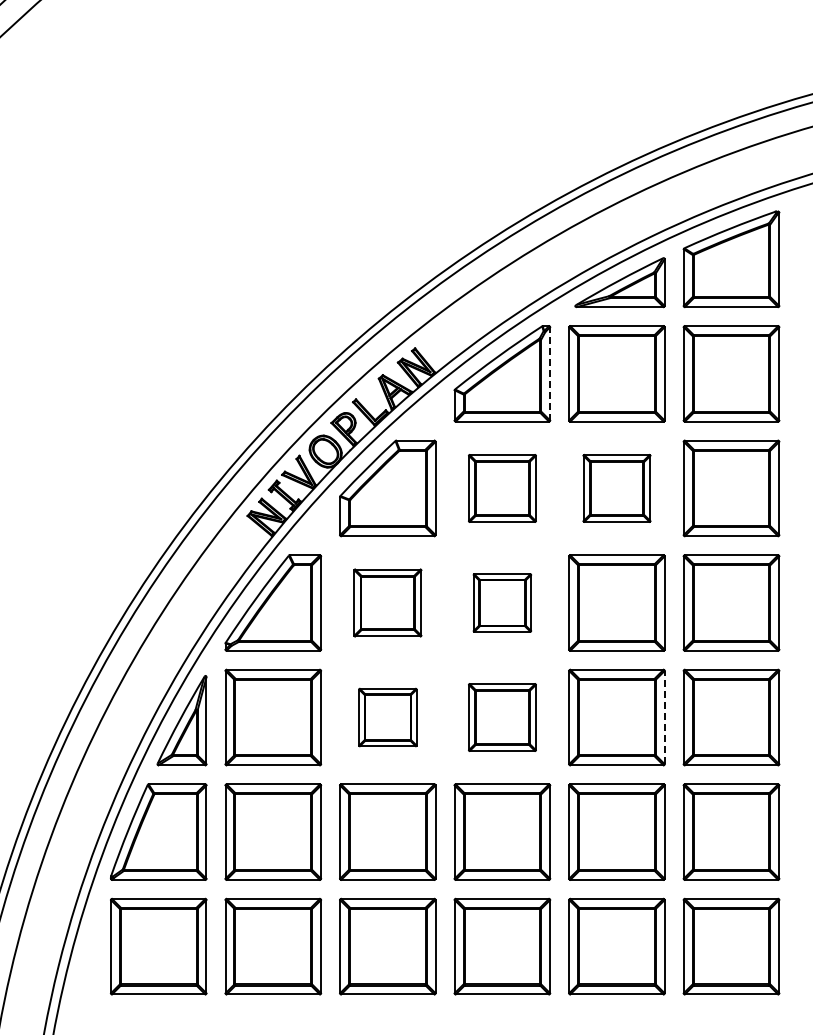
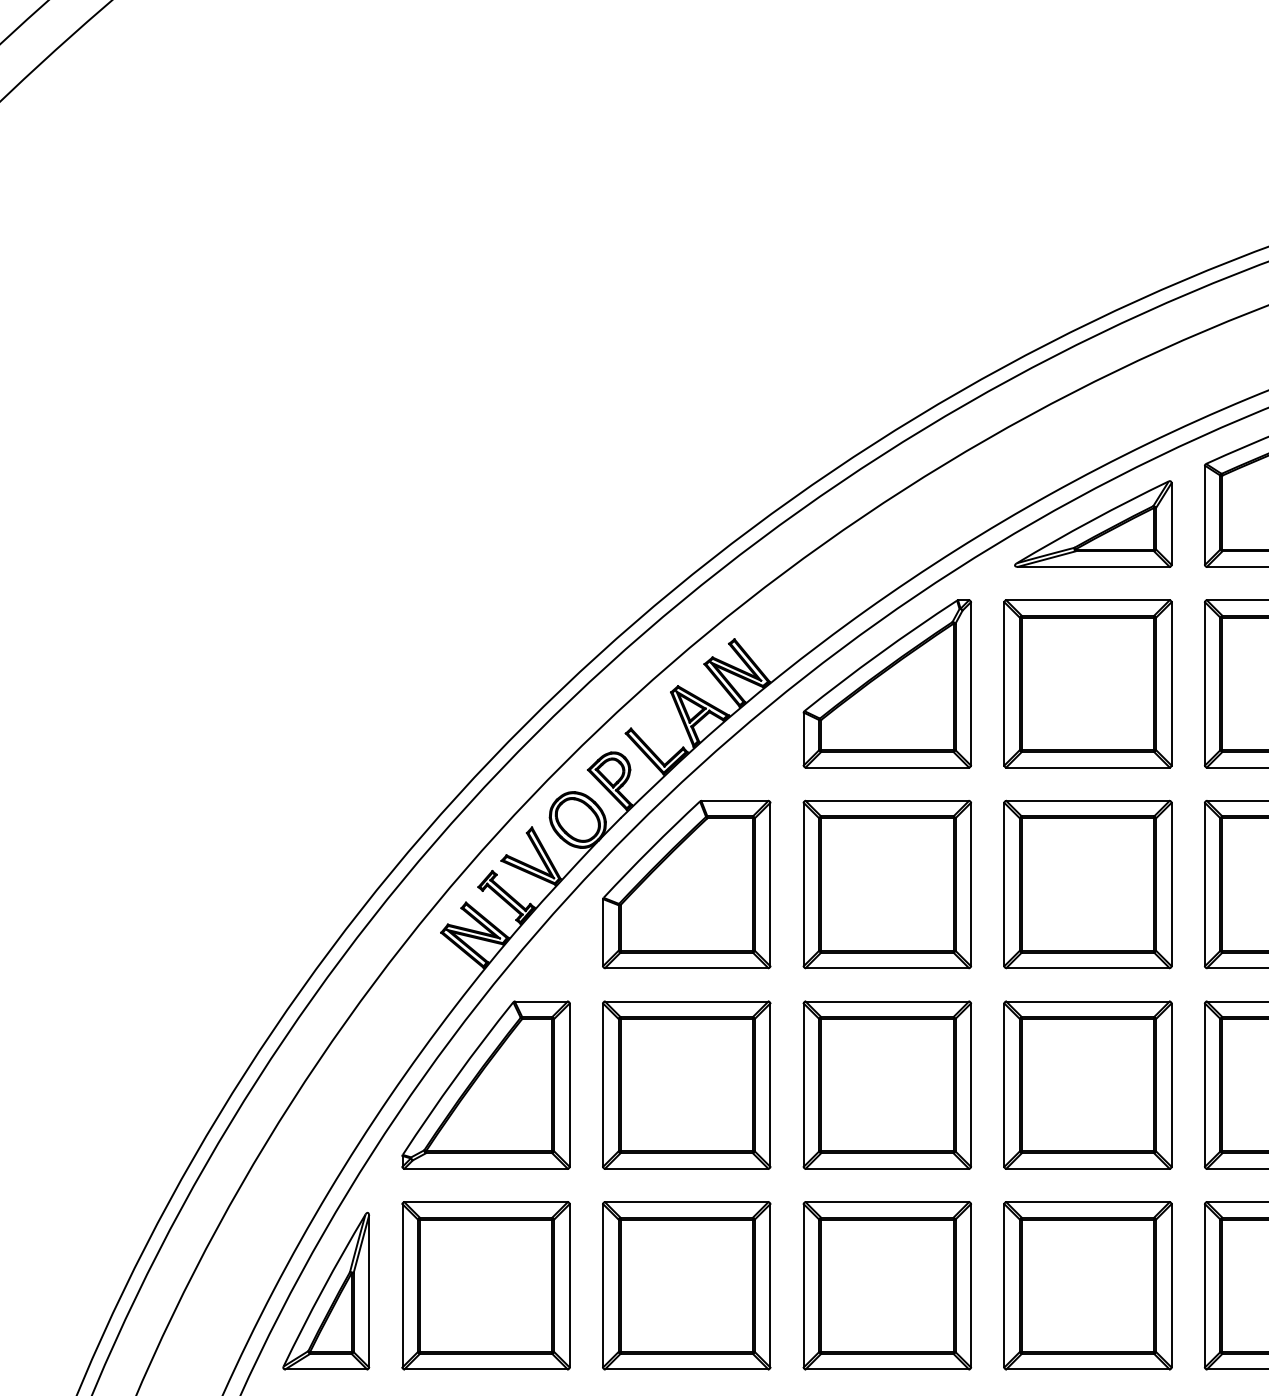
line: (550, 373) -> (971, 683), dashed -> solid
part: (502, 488) -> (887, 884), size x1.43
part: (616, 488) -> (1087, 884), size x1.43
part: (387, 602) -> (686, 1084), size x1.43
part: (502, 602) -> (887, 1084), size x1.67
part: (387, 717) -> (686, 1285), size x1.67
part: (502, 717) -> (887, 1285), size x1.43
line: (664, 717) -> (1171, 1285), dashed -> solid

